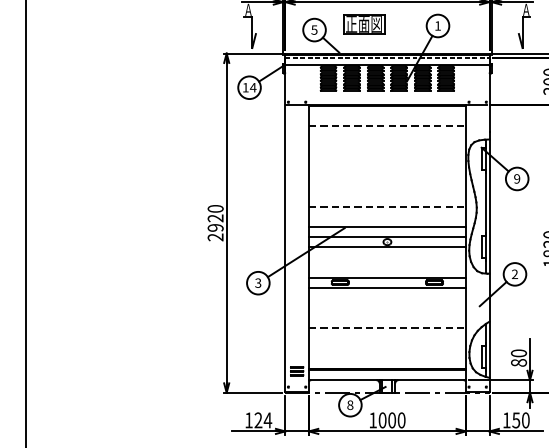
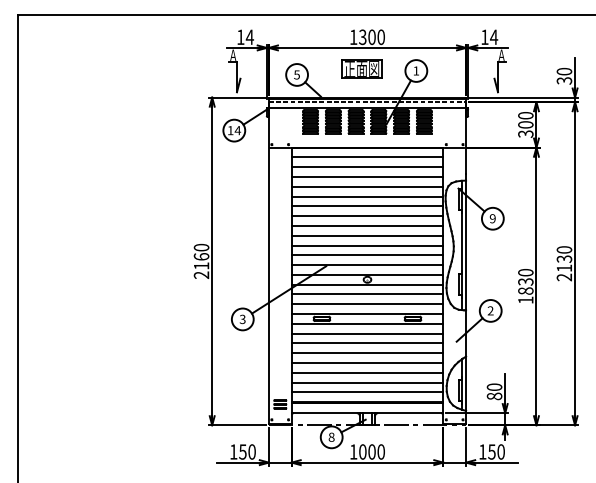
part: (363, 23) -> (361, 68), moved
line: (387, 115) -> (367, 157), added
line: (387, 125) -> (367, 167), dashed -> solid
line: (387, 136) -> (367, 177), added
line: (387, 145) -> (367, 186), added
line: (387, 155) -> (367, 196), added
line: (387, 166) -> (367, 206), added
line: (387, 176) -> (367, 216), added
line: (387, 185) -> (367, 225), added
line: (387, 196) -> (367, 235), added
line: (387, 206) -> (367, 245), dashed -> solid
line: (387, 217) -> (367, 255), added
text: (215, 223) -> (201, 261), 2920 -> 2160
line: (387, 257) -> (367, 294), added
line: (387, 267) -> (367, 304), added
line: (387, 297) -> (367, 333), added
line: (387, 308) -> (367, 343), added
line: (387, 318) -> (367, 353), added
line: (387, 327) -> (367, 362), dashed -> solid
line: (387, 338) -> (367, 372), added
line: (387, 348) -> (367, 382), added
line: (387, 358) -> (367, 392), added
text: (263, 419) -> (247, 451), 124 -> 150

